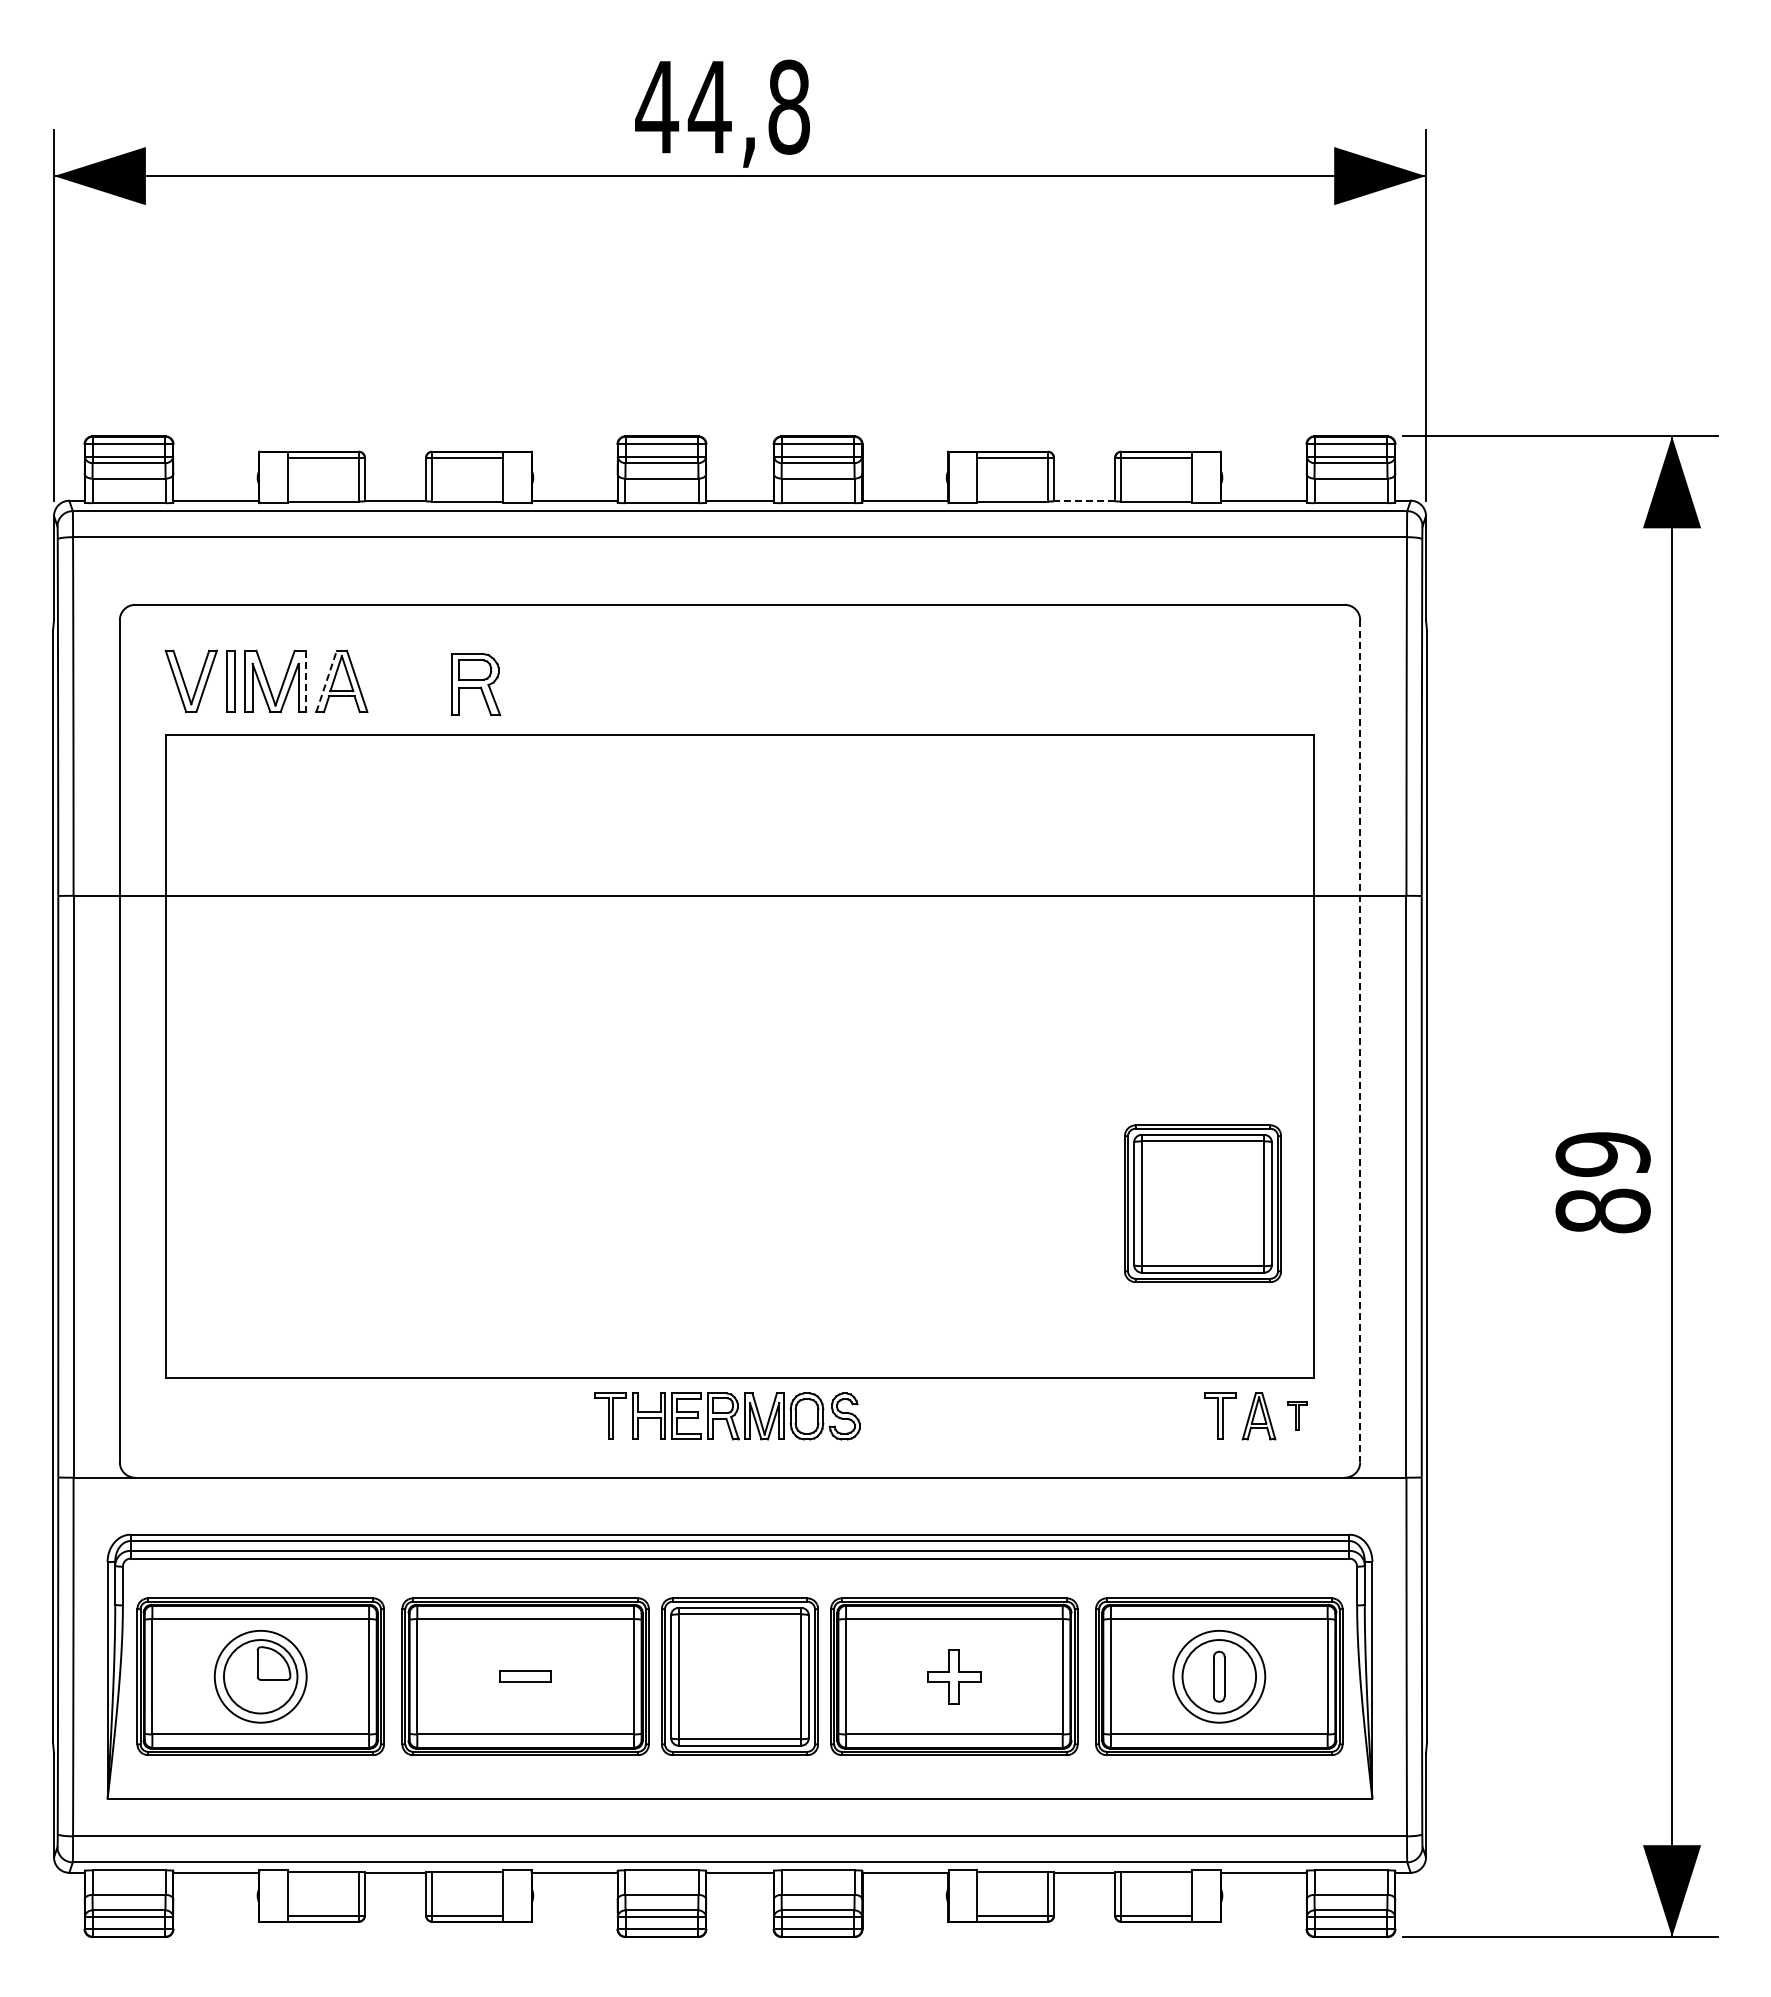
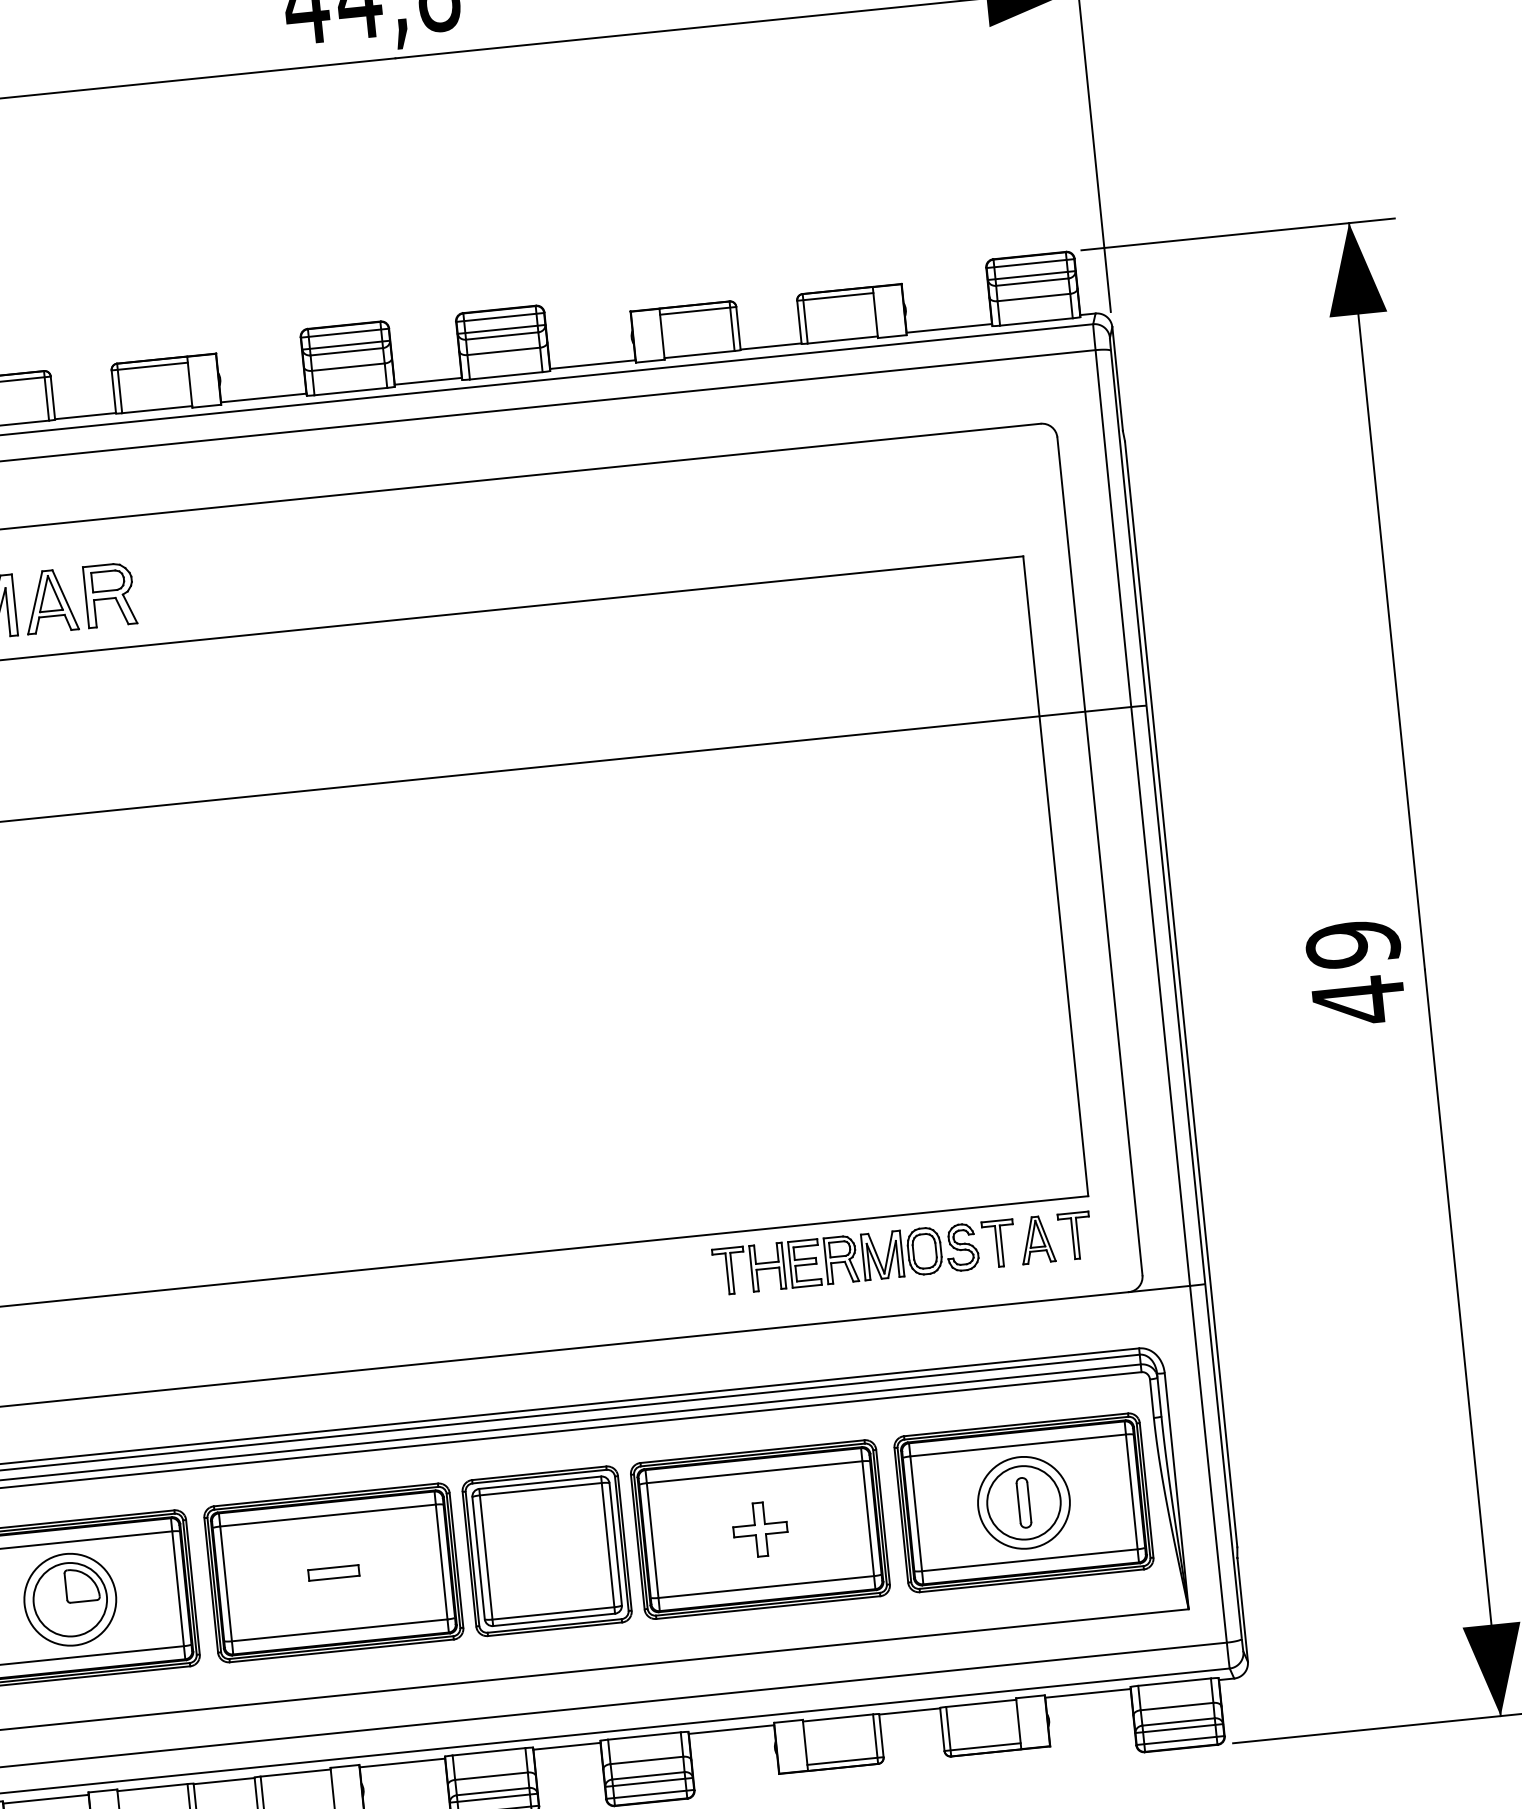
line: (1084, 500) -> (771, 346), dashed -> solid
line: (326, 680) -> (35, 601), dashed -> solid
line: (306, 681) -> (15, 604), dashed -> solid
part: (476, 683) -> (110, 594), moved
line: (1360, 1041) -> (1100, 856), dashed -> solid
part: (1202, 1203) -> (959, 1033), removed
text: (1602, 1210) -> (1358, 1000), 89 -> 49
part: (1297, 1415) -> (1075, 1235), size x1.67
part: (727, 1416) -> (845, 1259), moved

